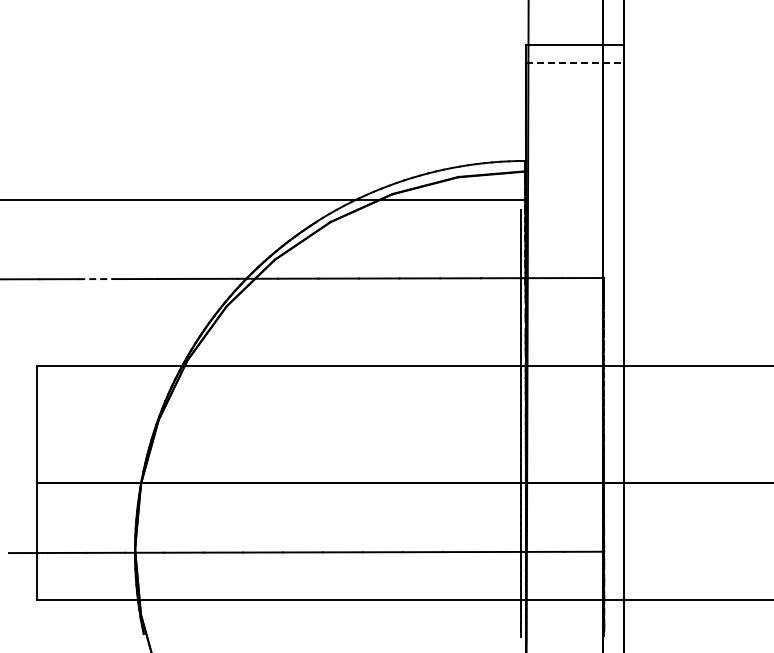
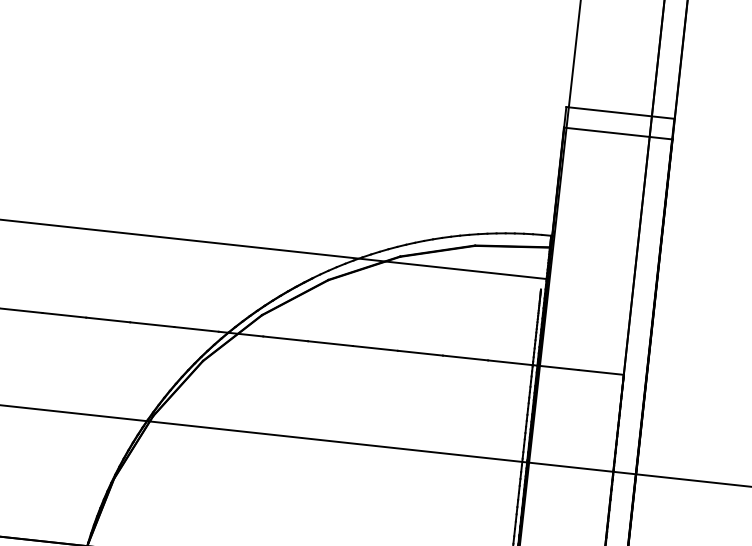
line: (574, 63) -> (617, 133), dashed -> solid
line: (98, 279) -> (64, 315), dashed -> solid

